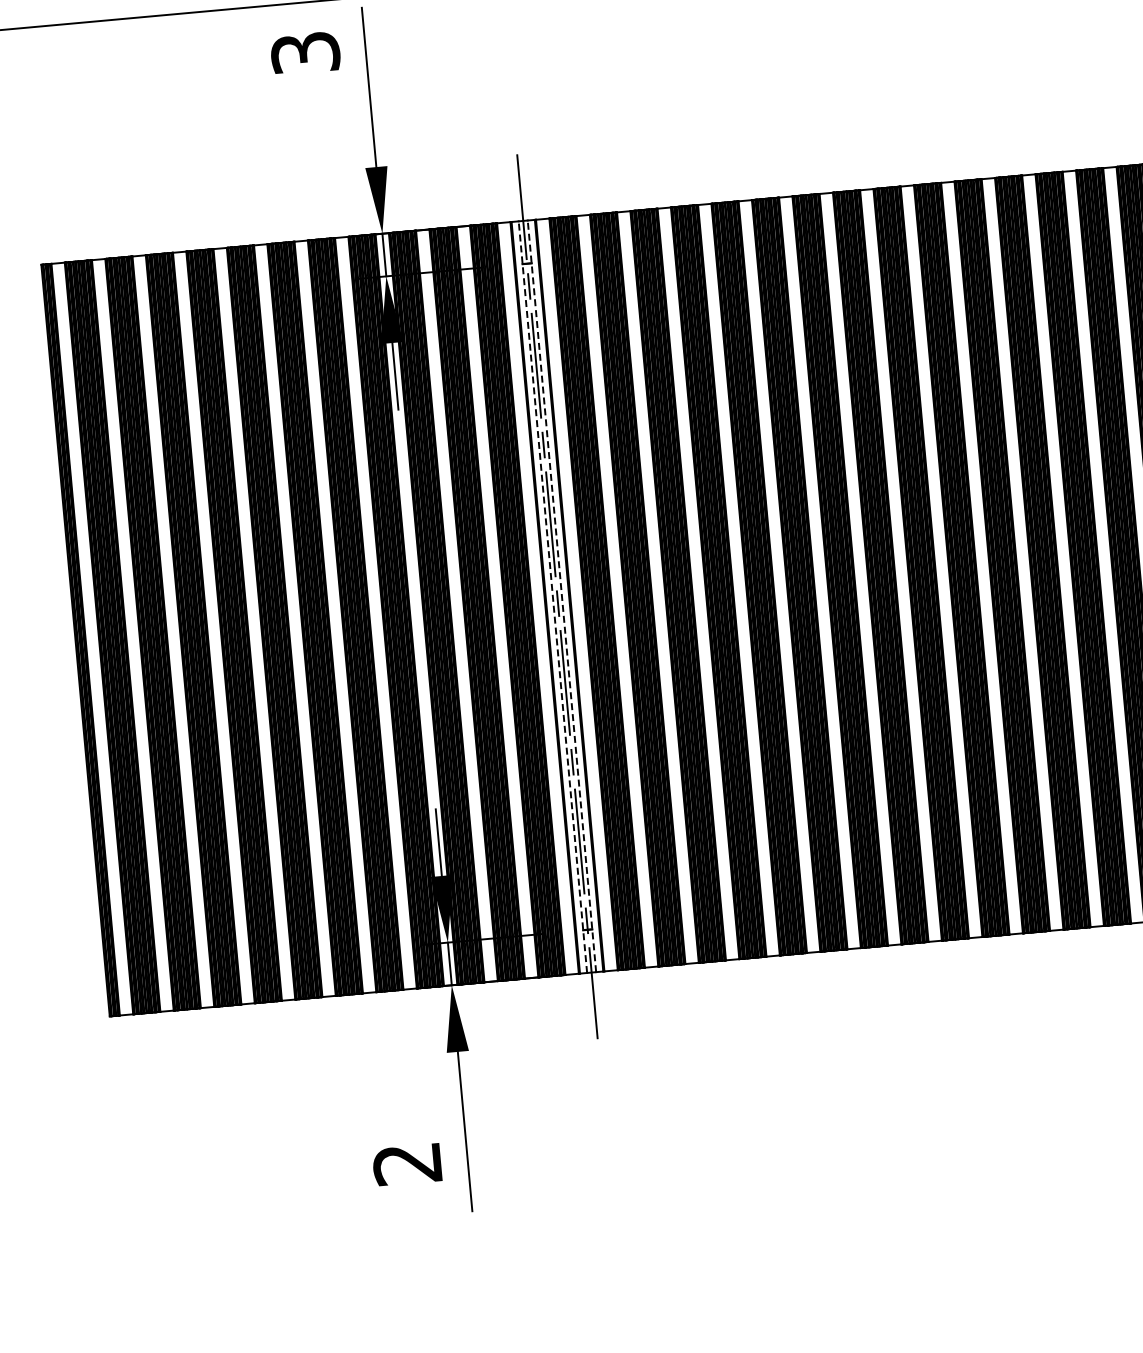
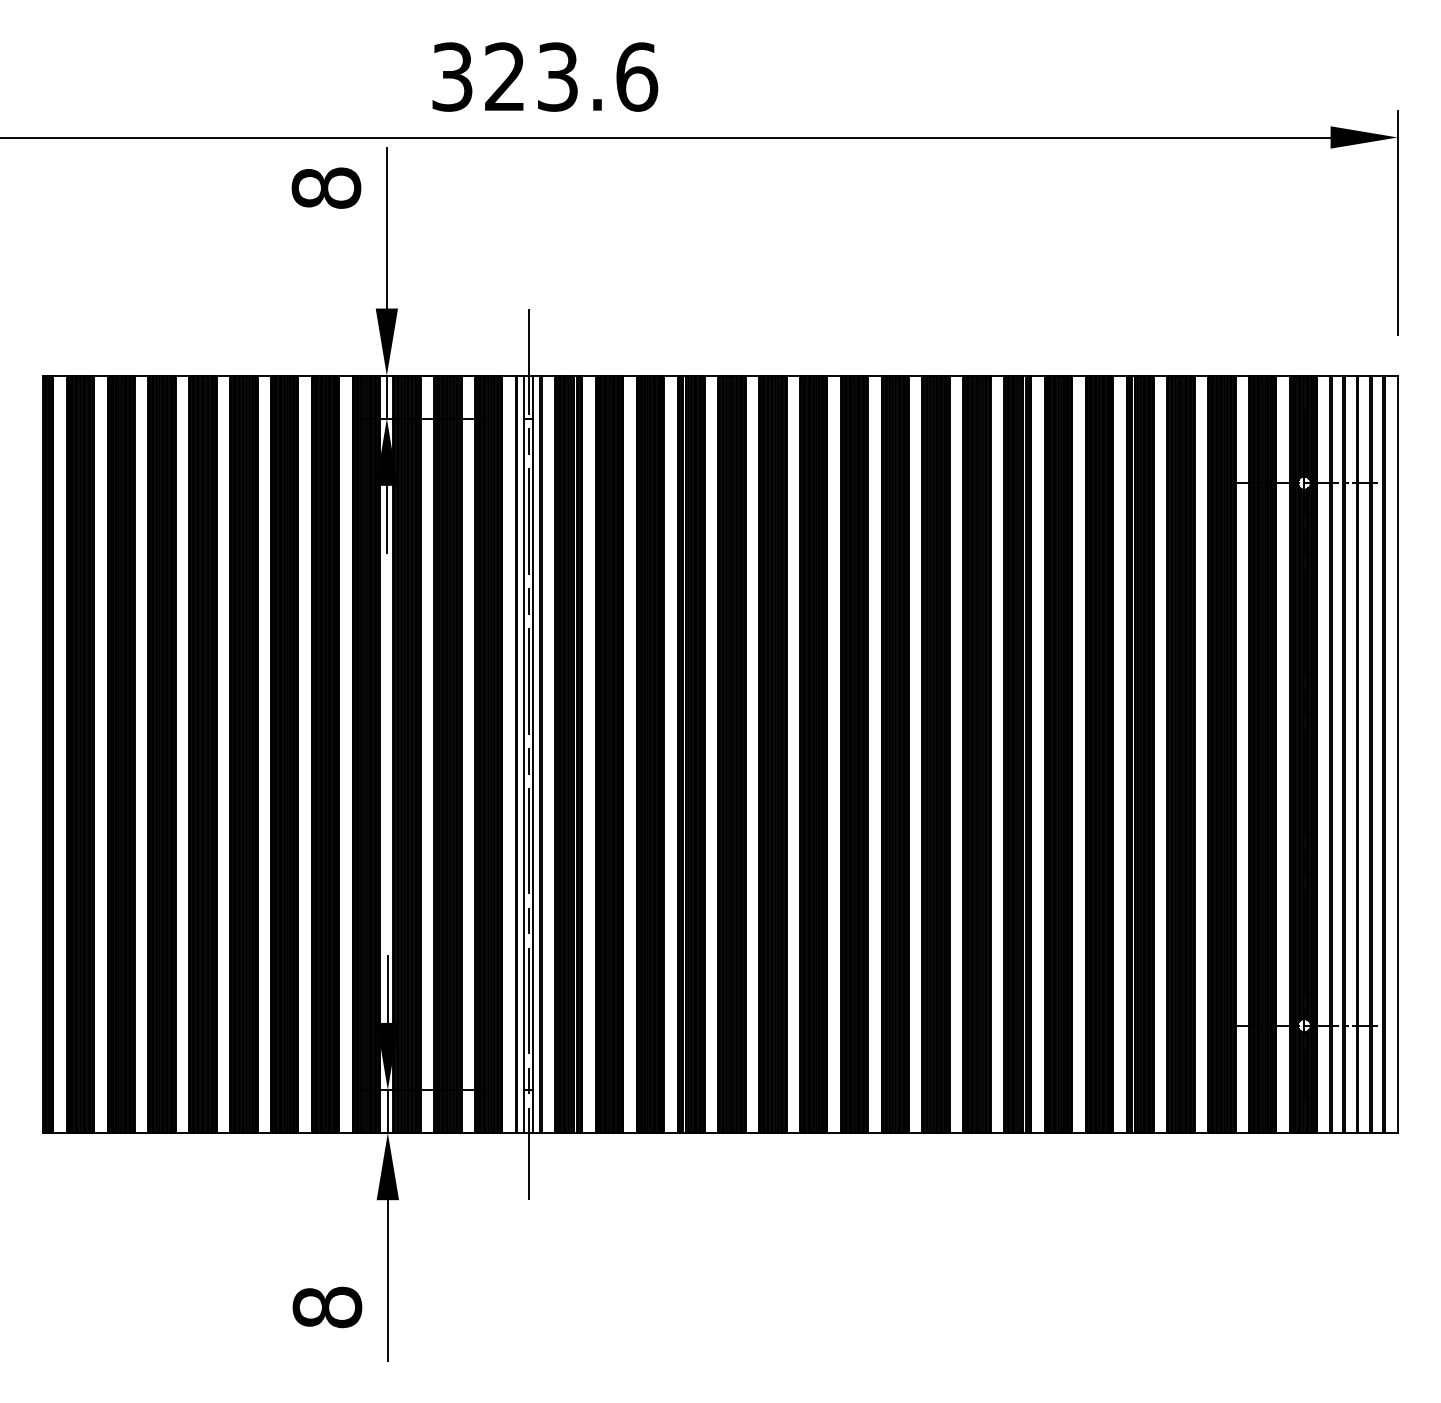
text: (305, 52) -> (326, 187), 3 -> 8
line: (562, 596) -> (533, 754), dashed -> solid
line: (553, 597) -> (524, 754), dashed -> solid
text: (407, 1163) -> (327, 1307), 2 -> 8

